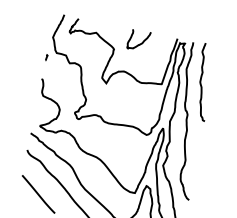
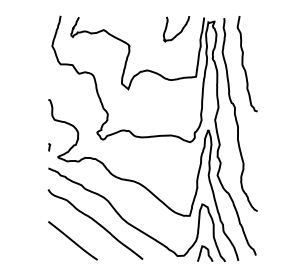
curve: (139, 43) -> (178, 32), moved
curve: (46, 57) -> (49, 147), moved

